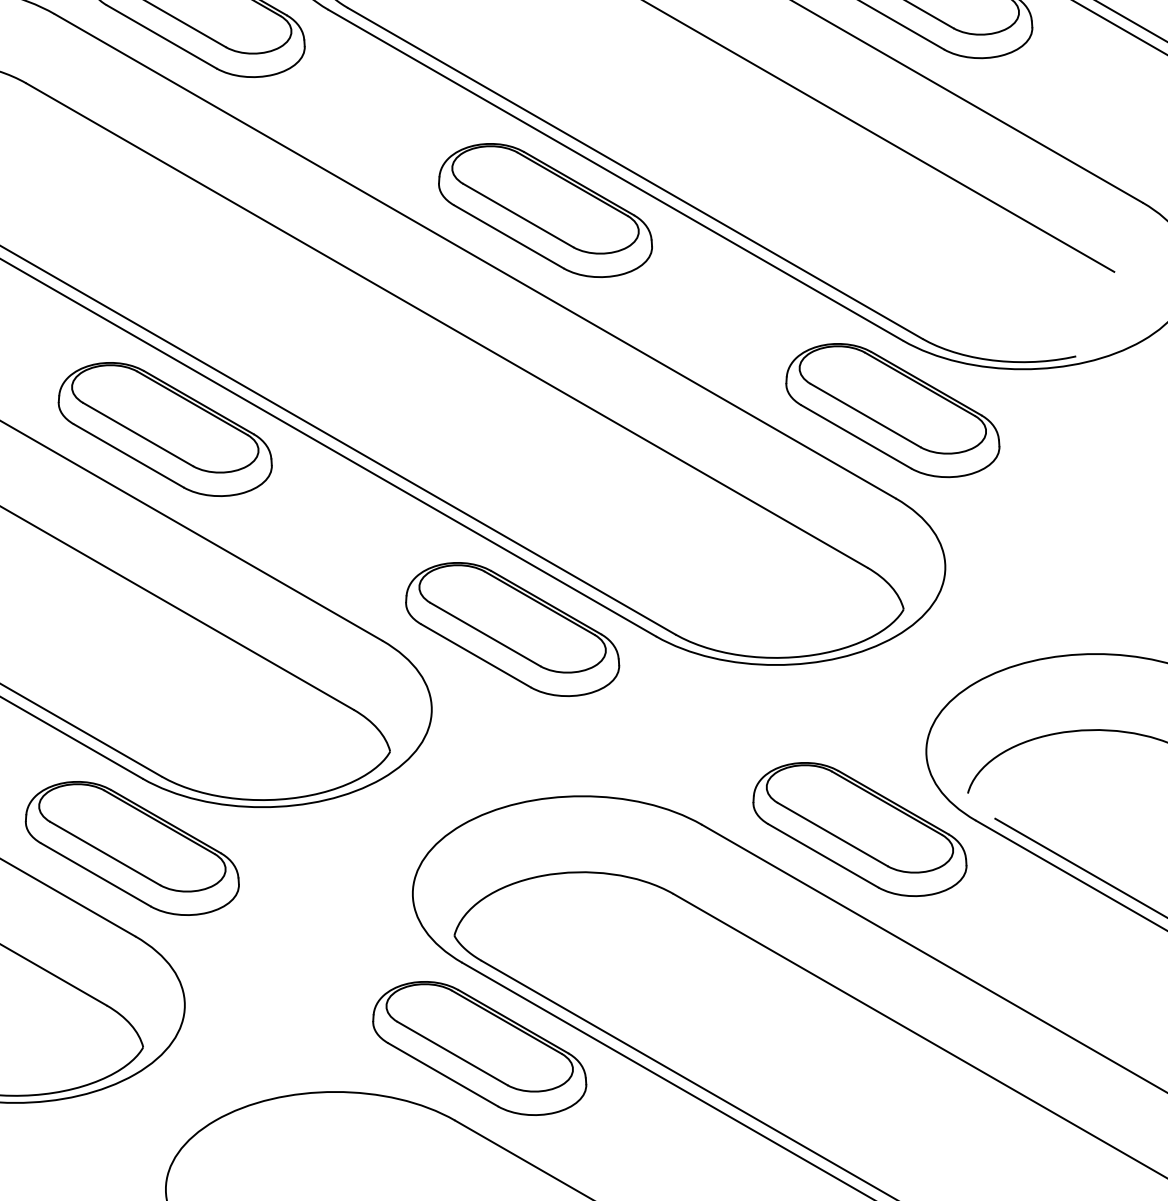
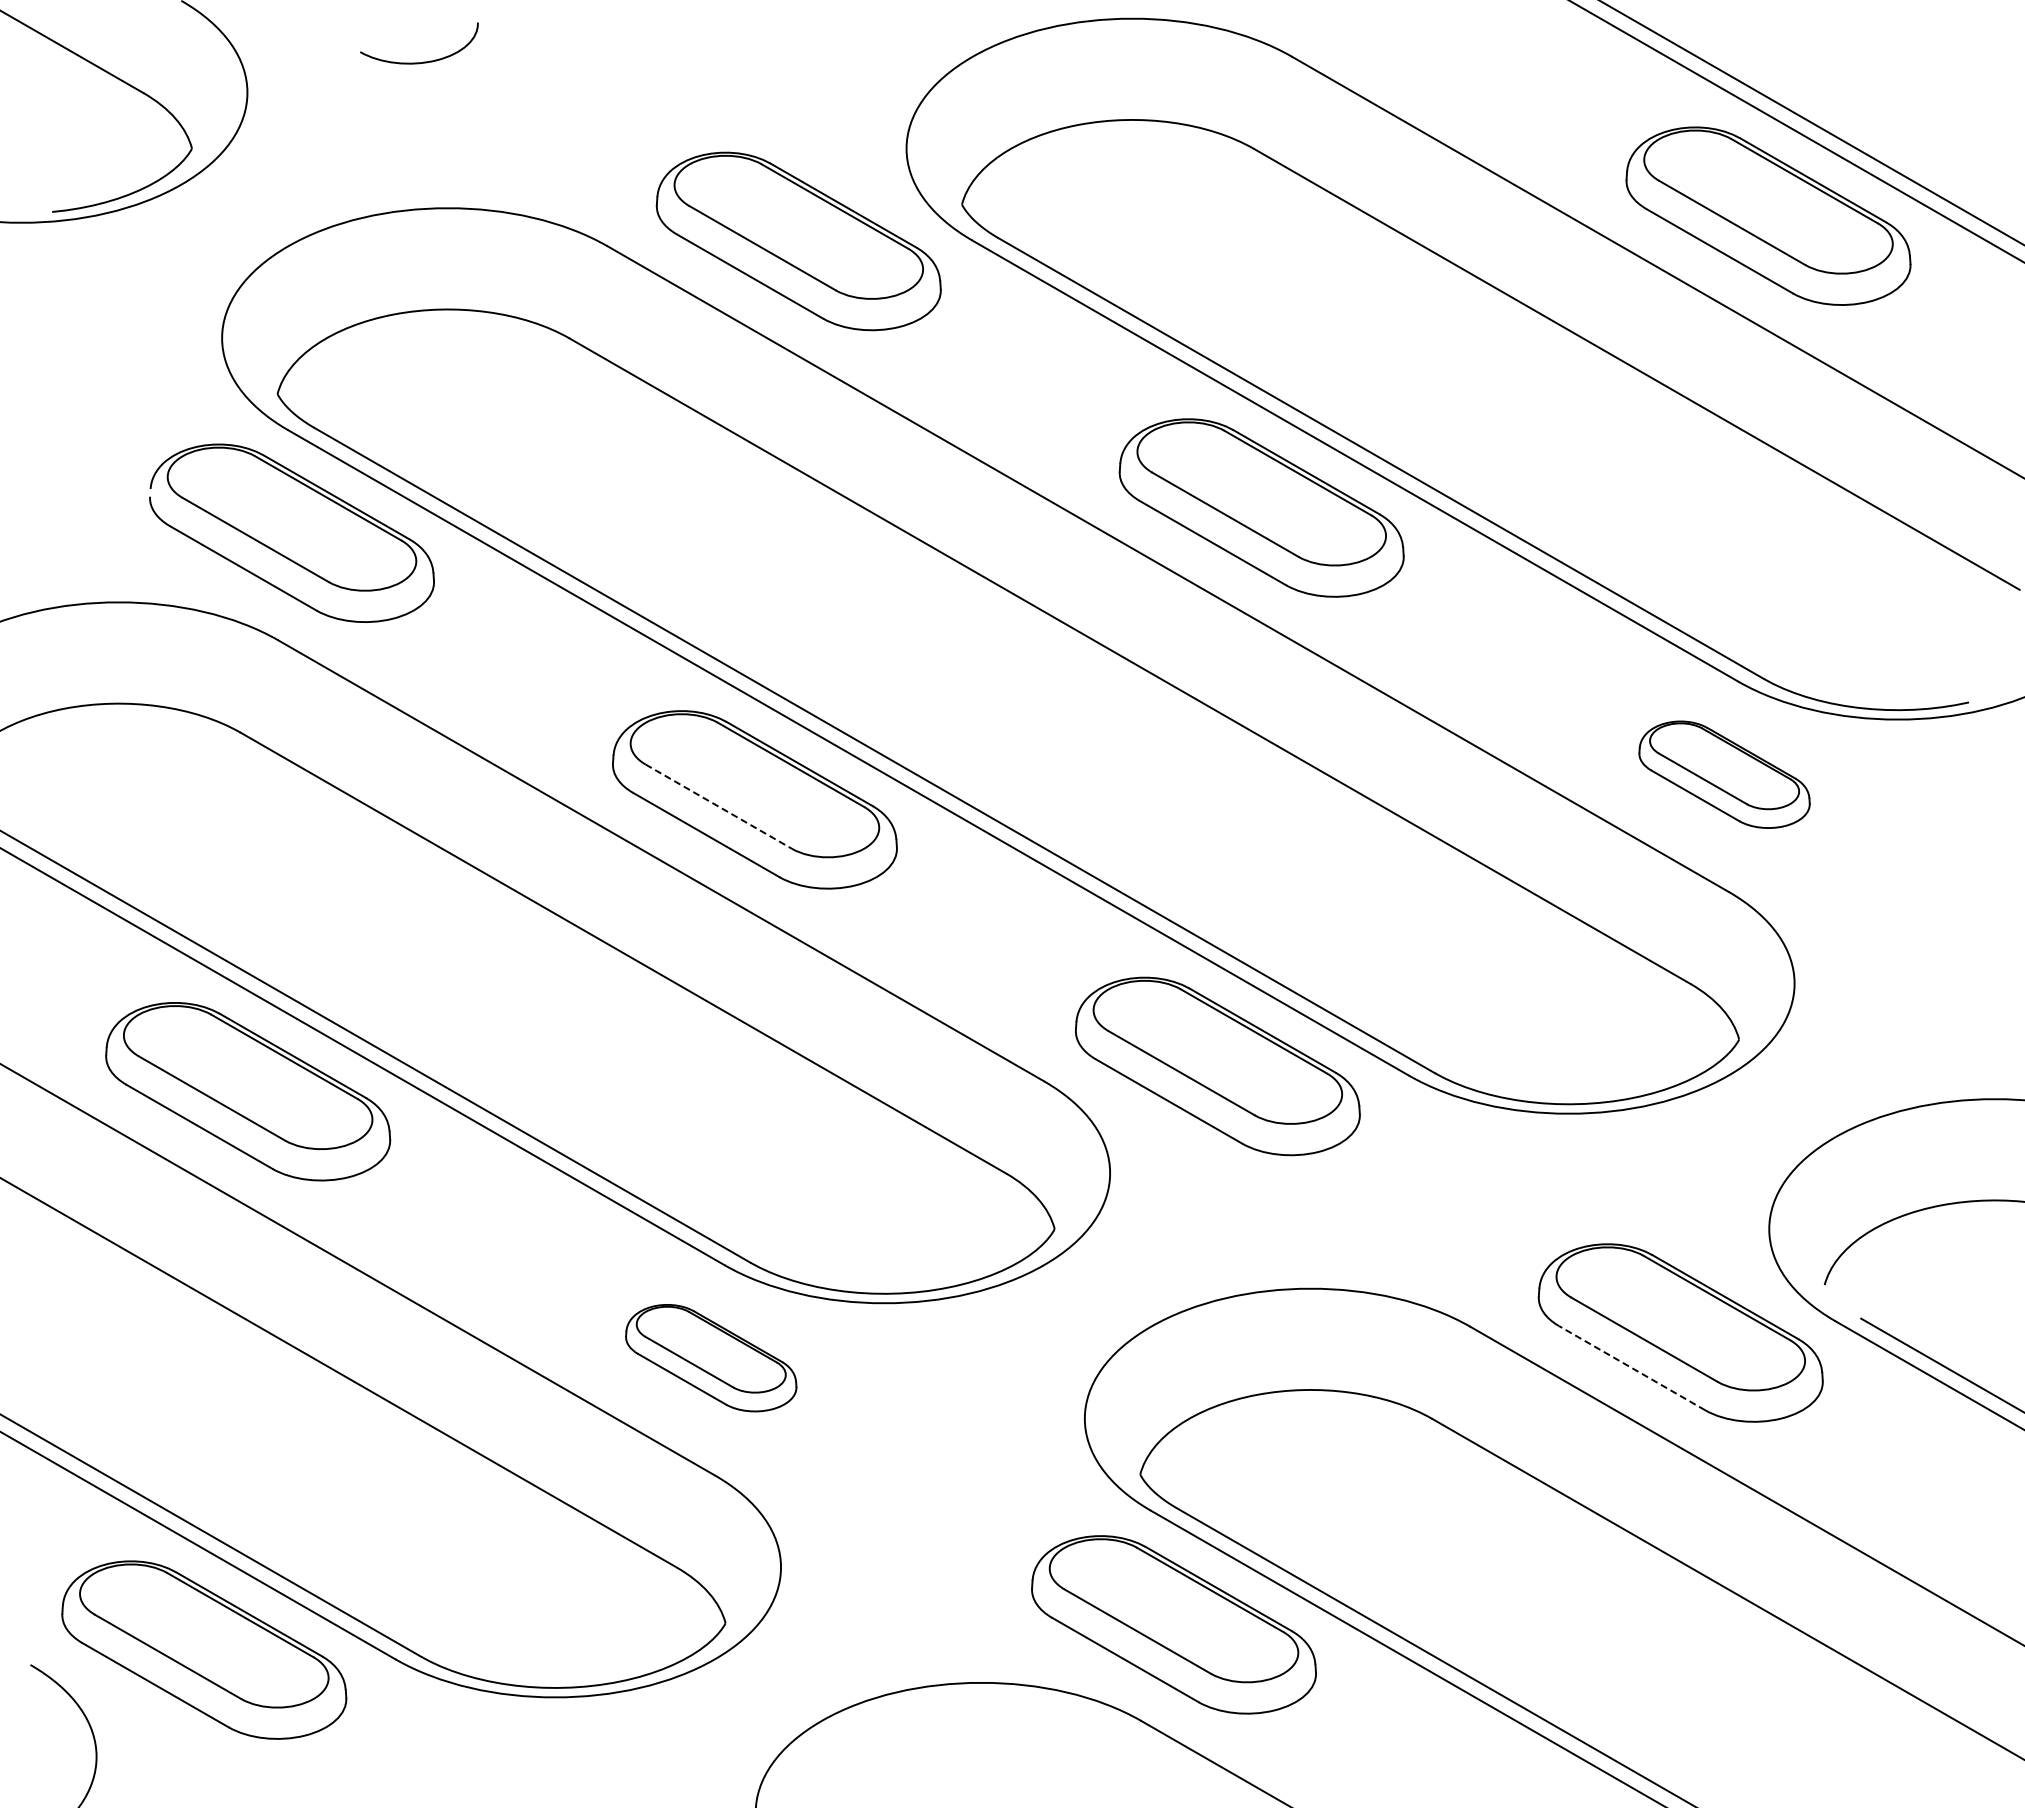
part: (892, 410) -> (1724, 774), size x0.6
line: (138, 434) -> (719, 806), solid -> dashed
part: (132, 847) -> (711, 1357), size x0.6
line: (822, 855) -> (1631, 1367), solid -> dashed

